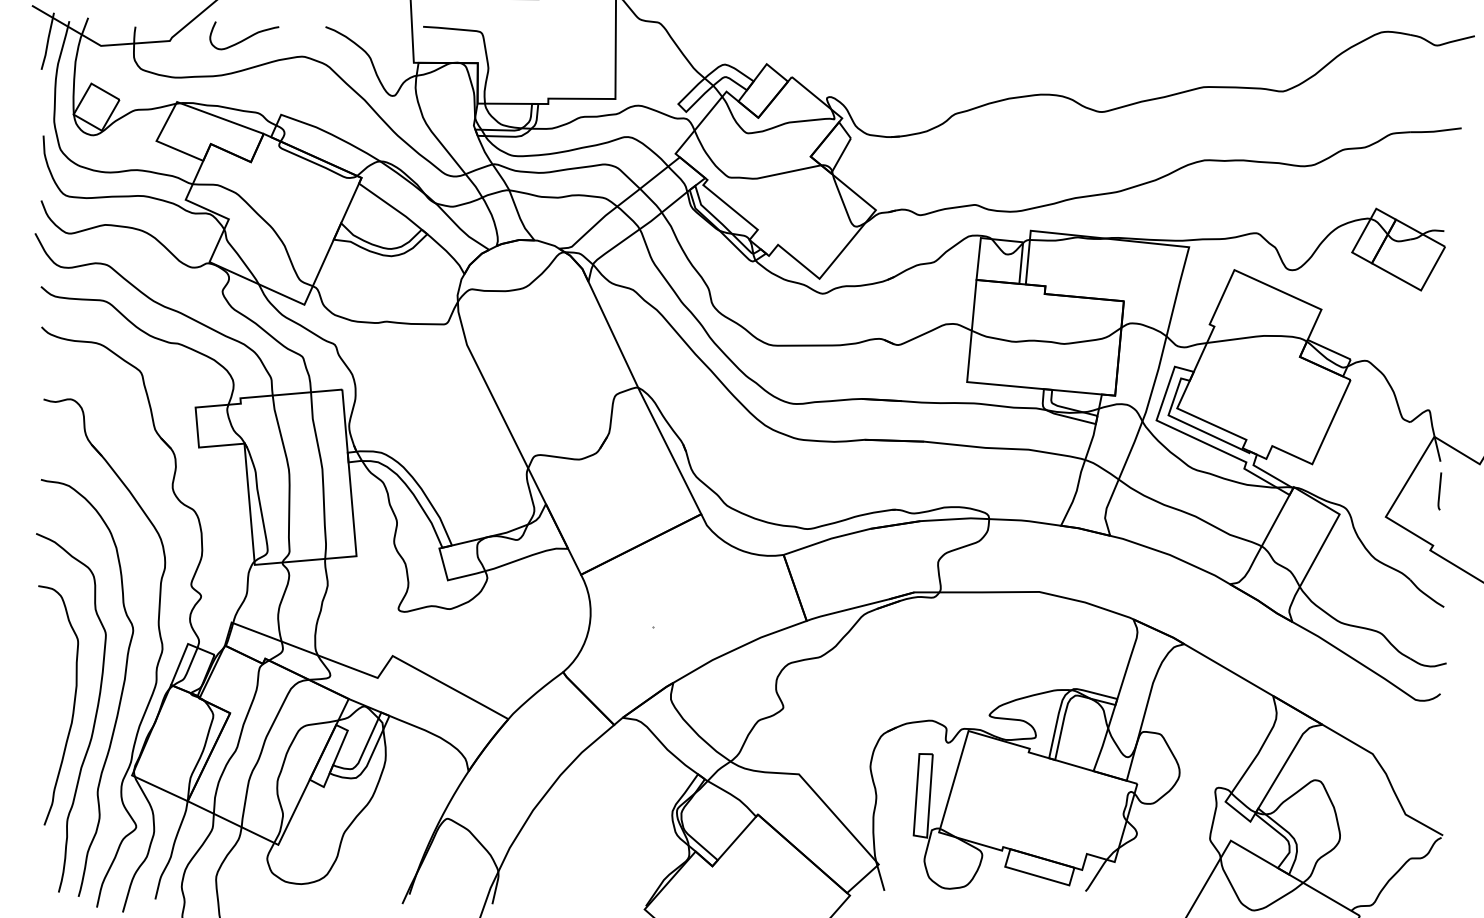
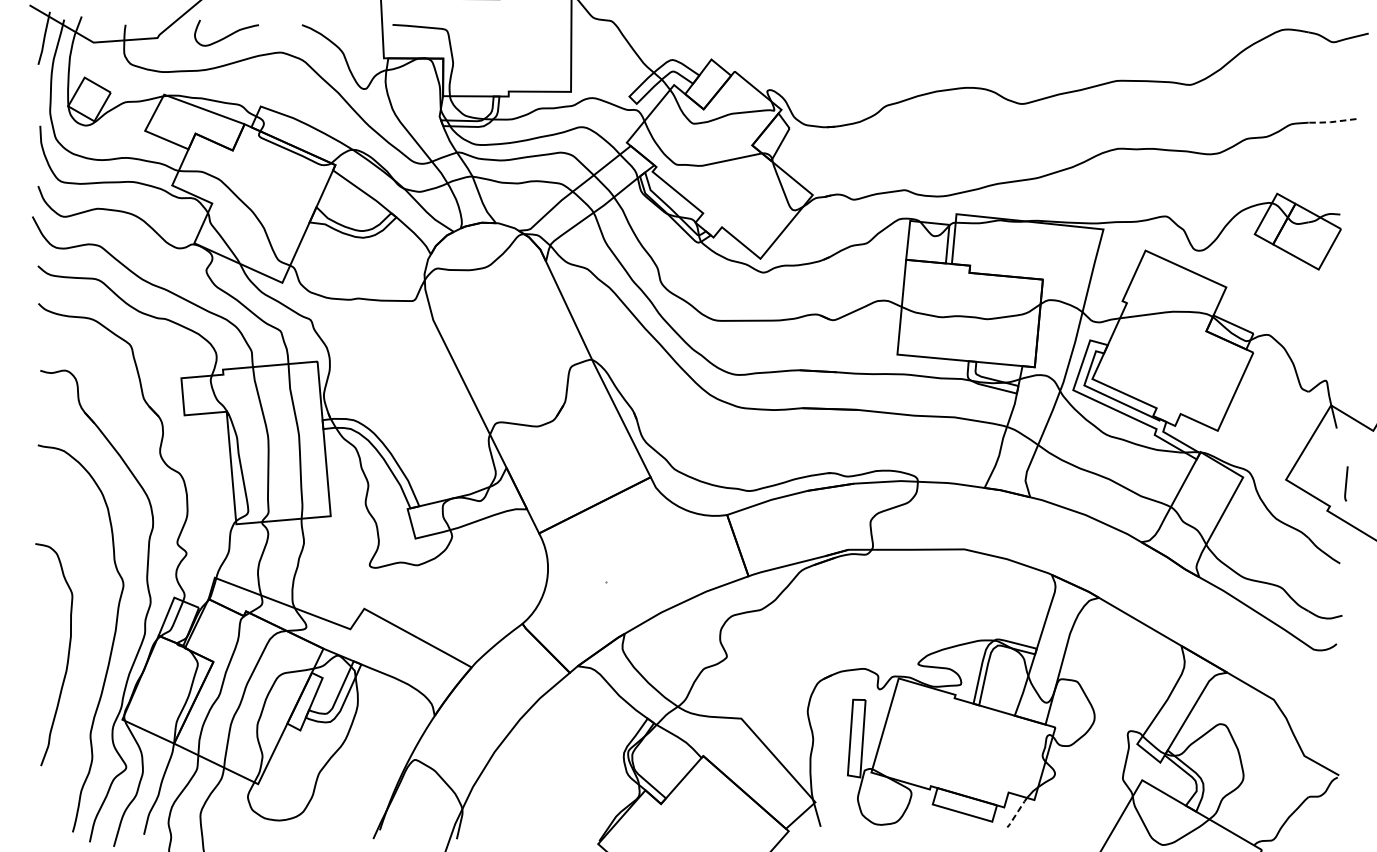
line: (1434, 131) -> (1331, 122), solid -> dashed
line: (1439, 491) -> (1346, 484), moved
curve: (94, 717) -> (87, 665), removed
line: (1096, 875) -> (1017, 812), solid -> dashed

